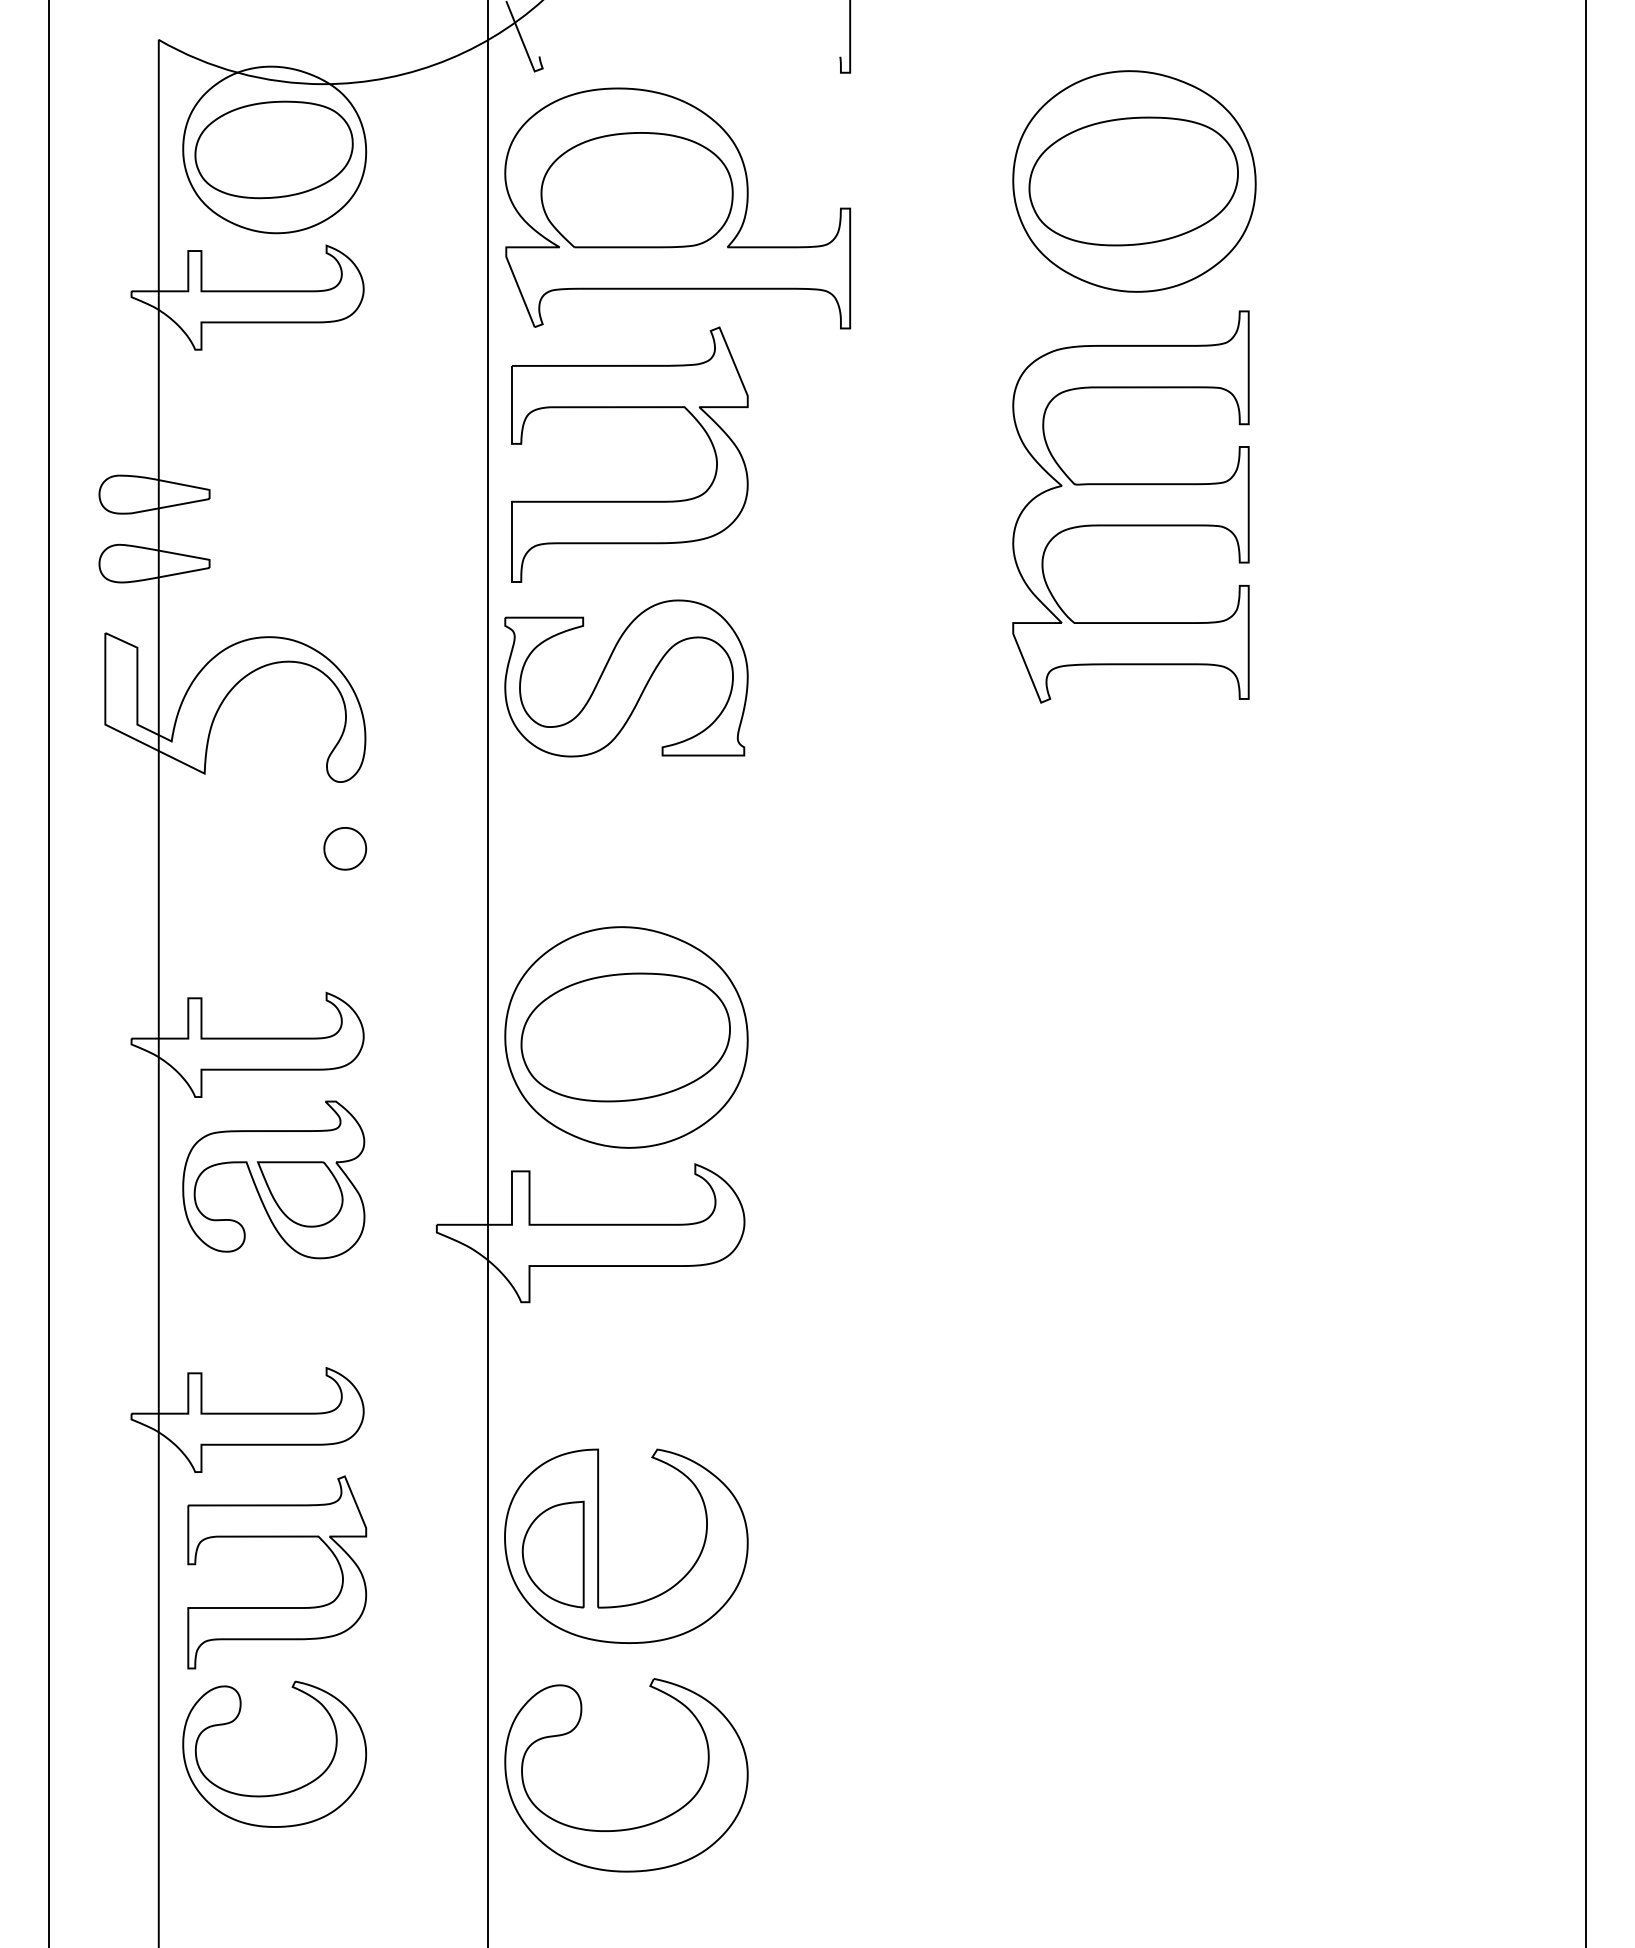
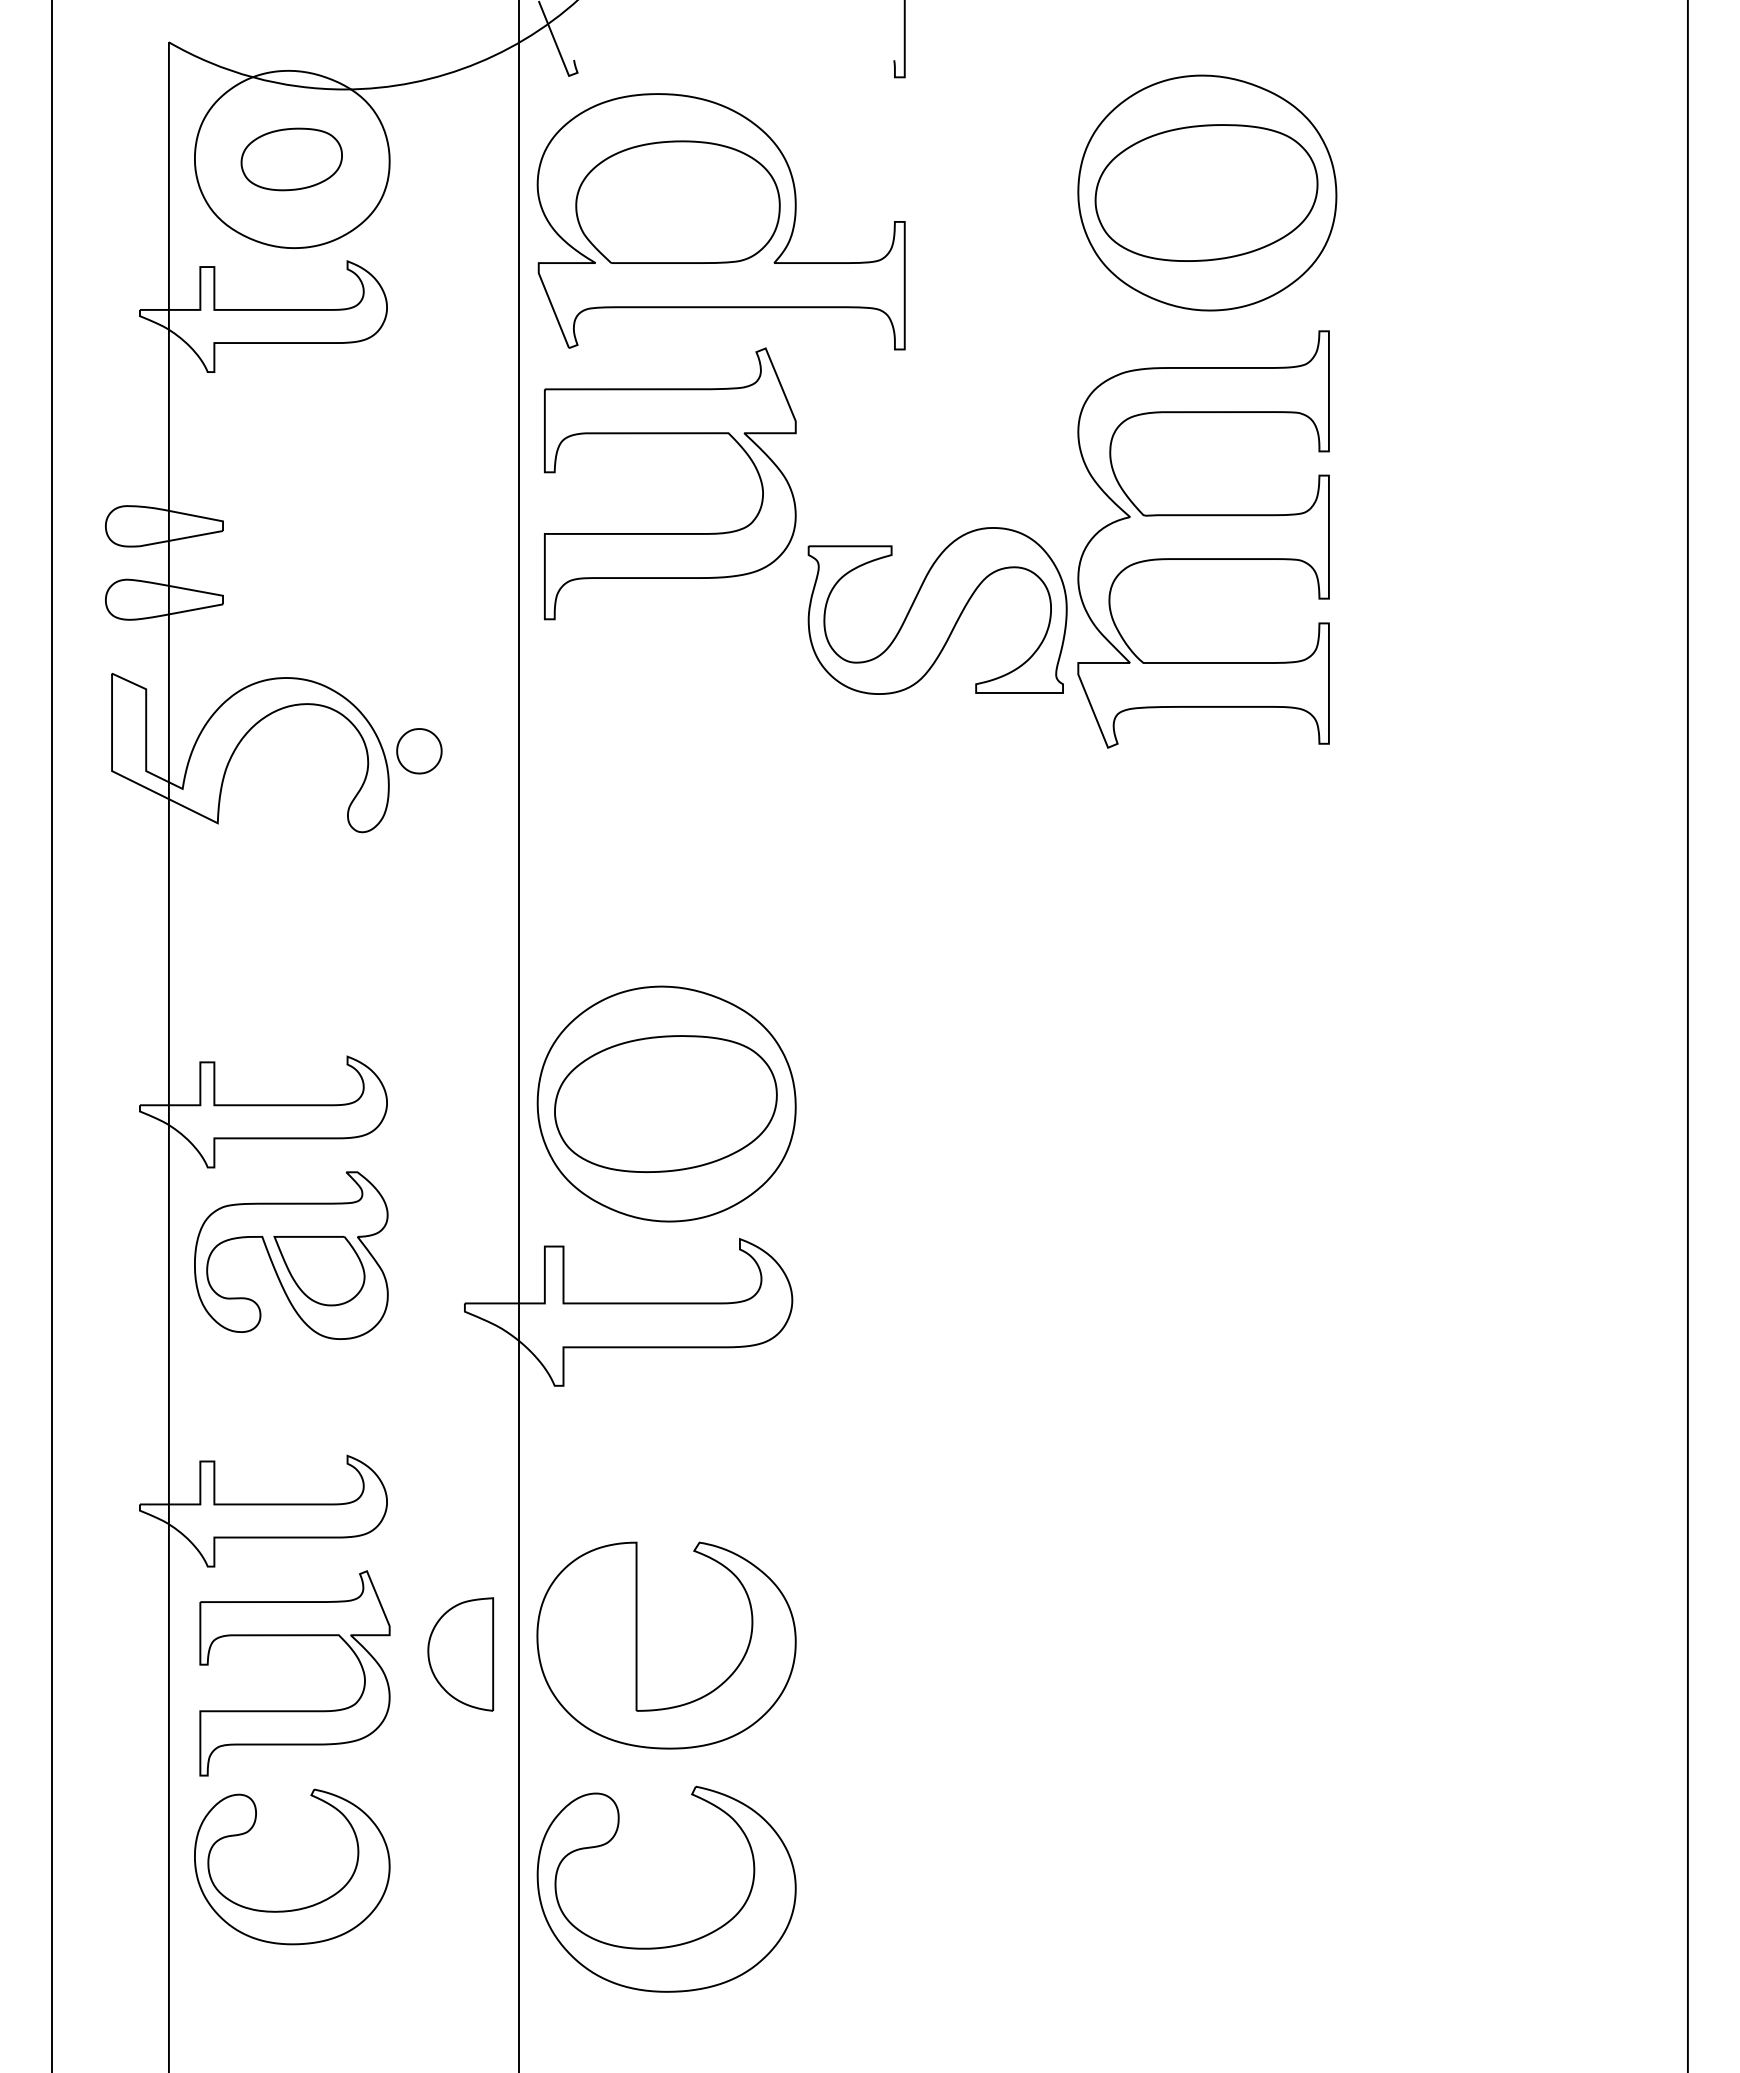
part: (273, 149) -> (291, 159), size x0.6
part: (626, 678) -> (937, 610), moved
part: (345, 849) -> (419, 751), moved
part: (553, 1554) -> (460, 1654), moved

